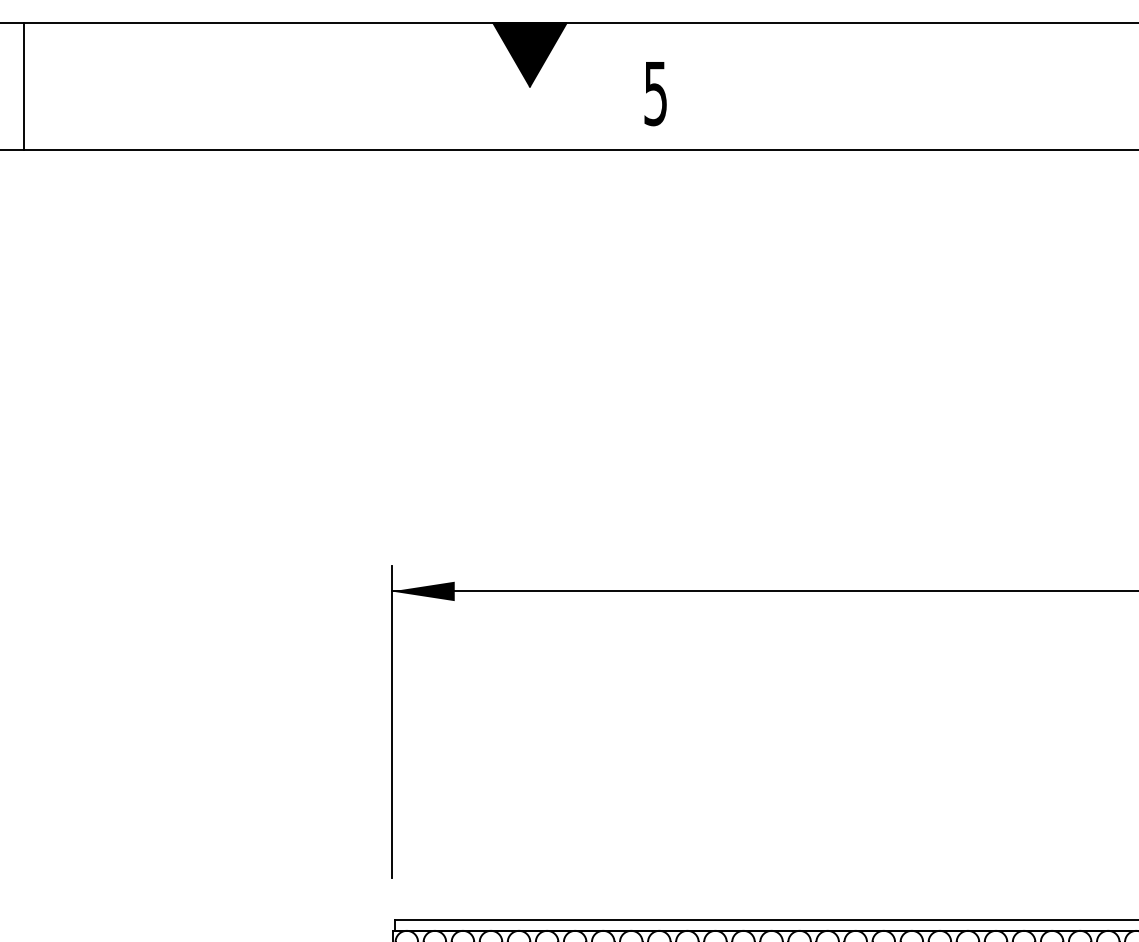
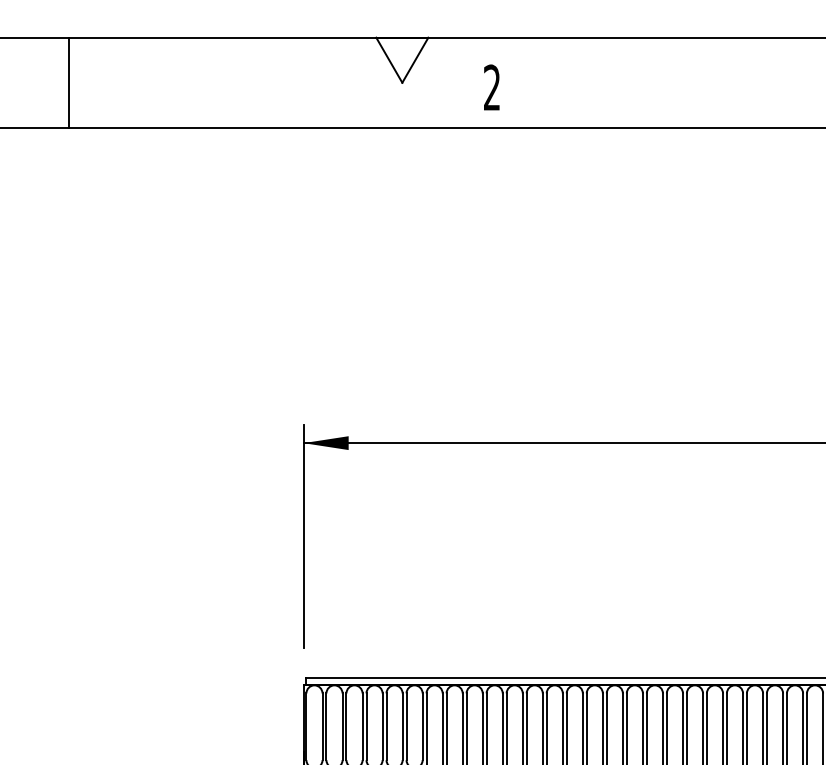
fill: (530, 53) -> (402, 59), removed
line: (24, 86) -> (68, 82), moved
text: (654, 93) -> (491, 87), 5 -> 2

